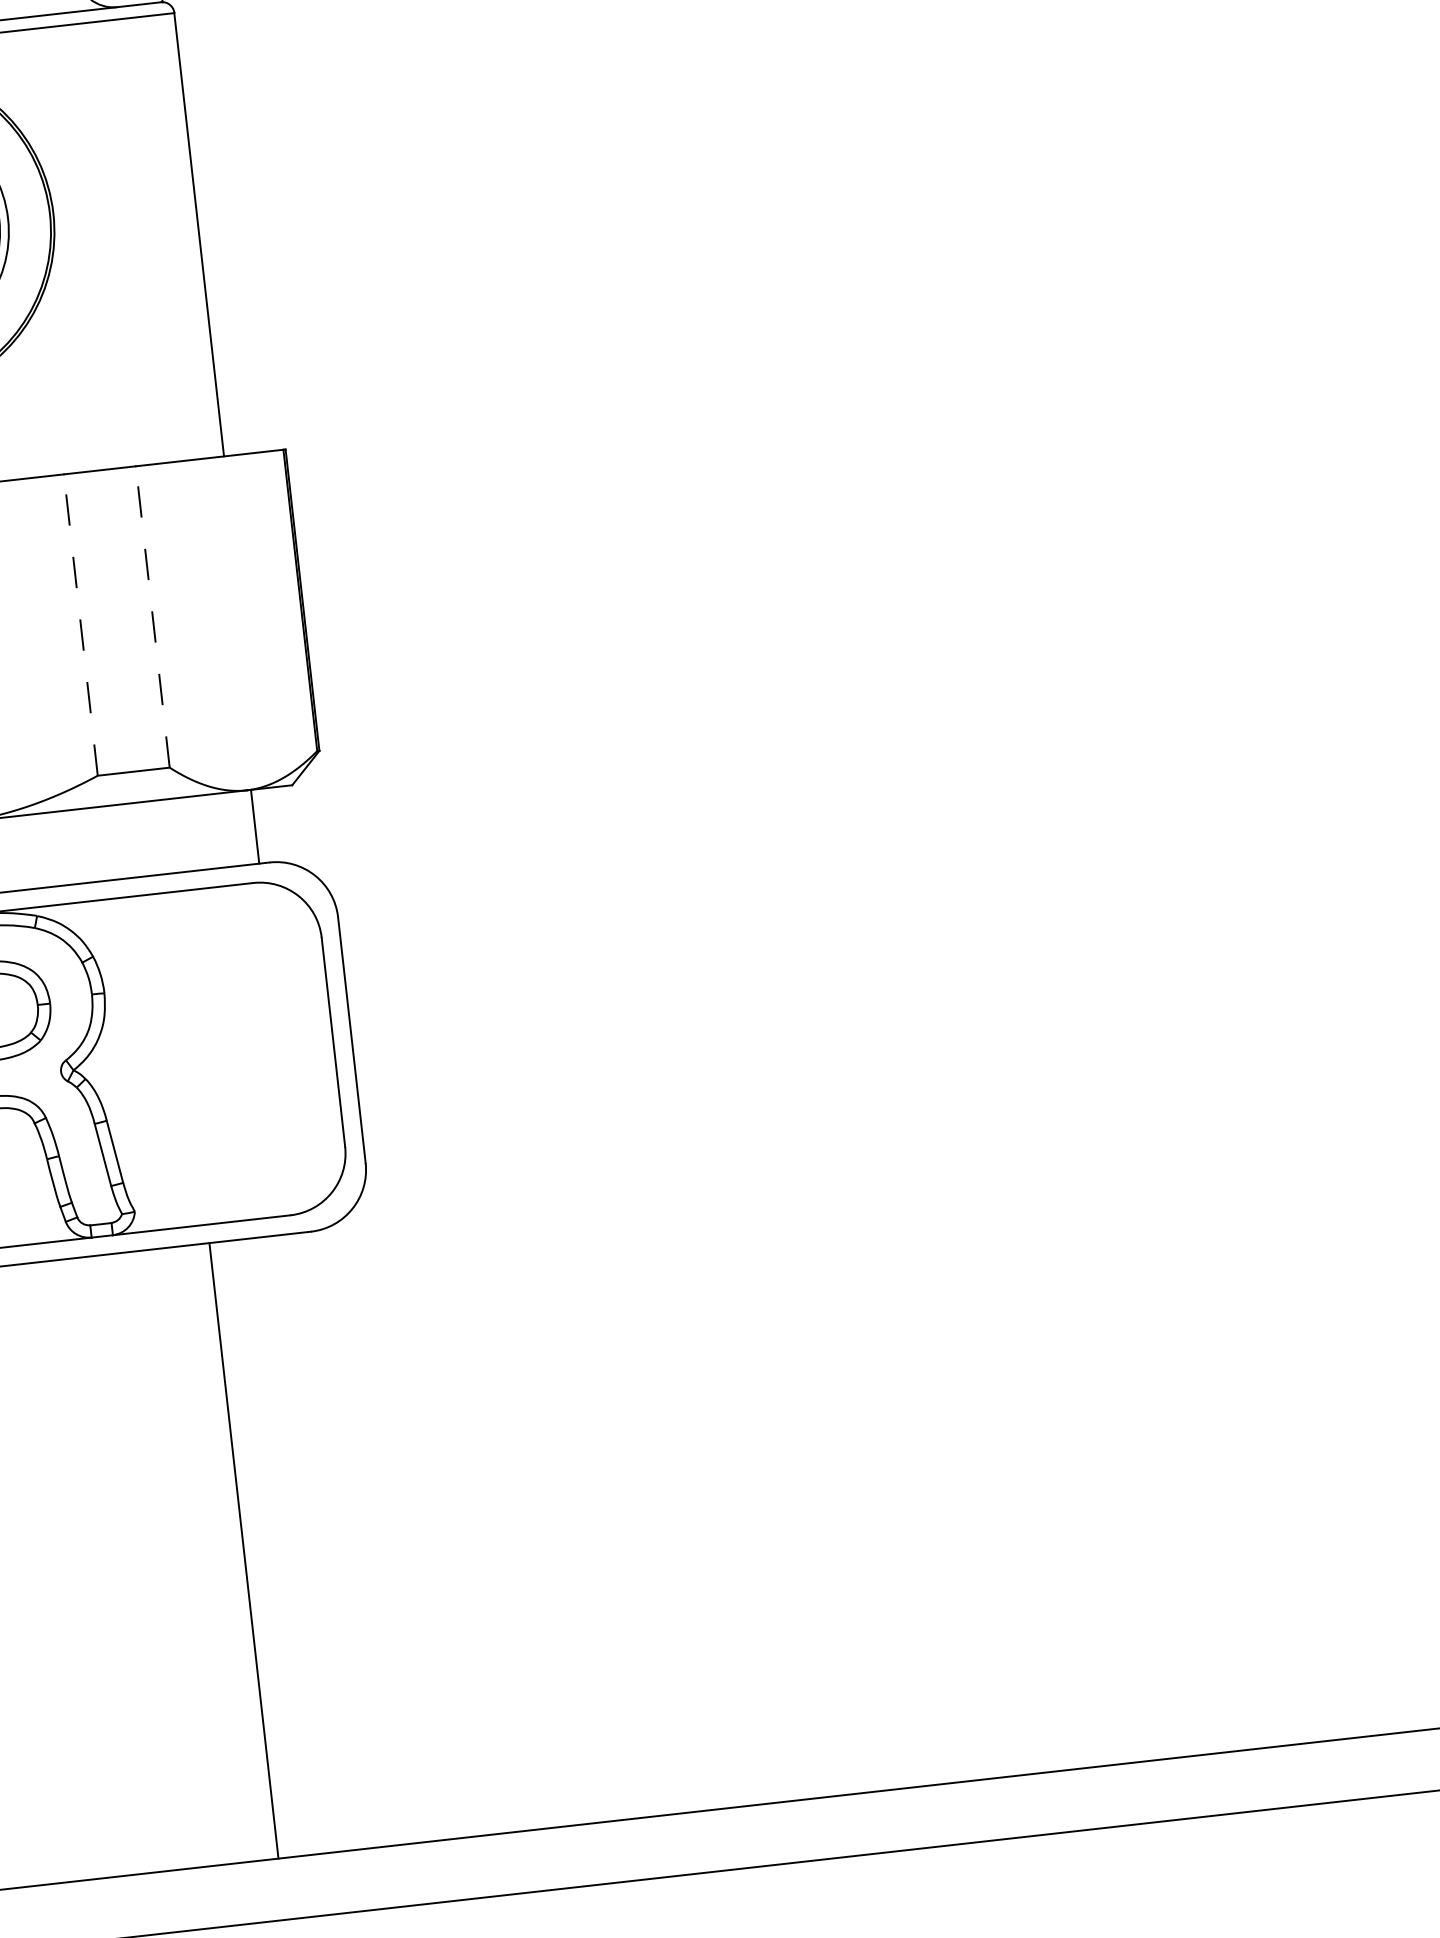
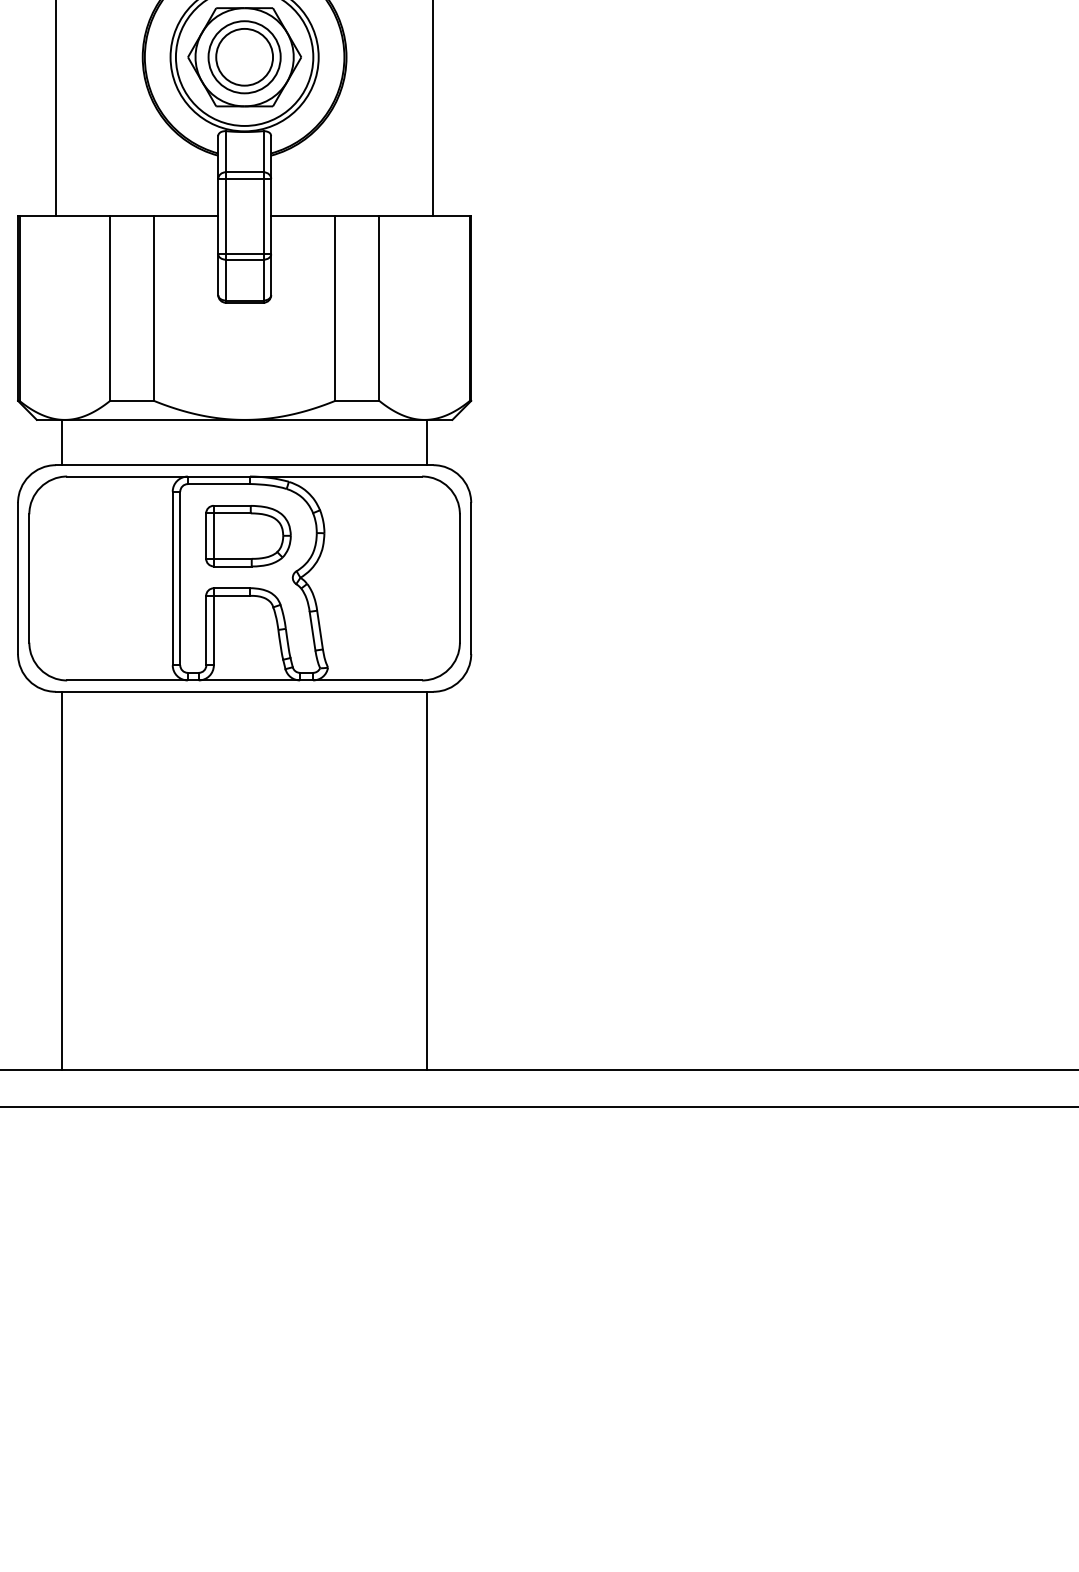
line: (152, 615) -> (379, 307), dashed -> solid
line: (81, 623) -> (335, 307), dashed -> solid
line: (244, 1550) -> (427, 880), moved

